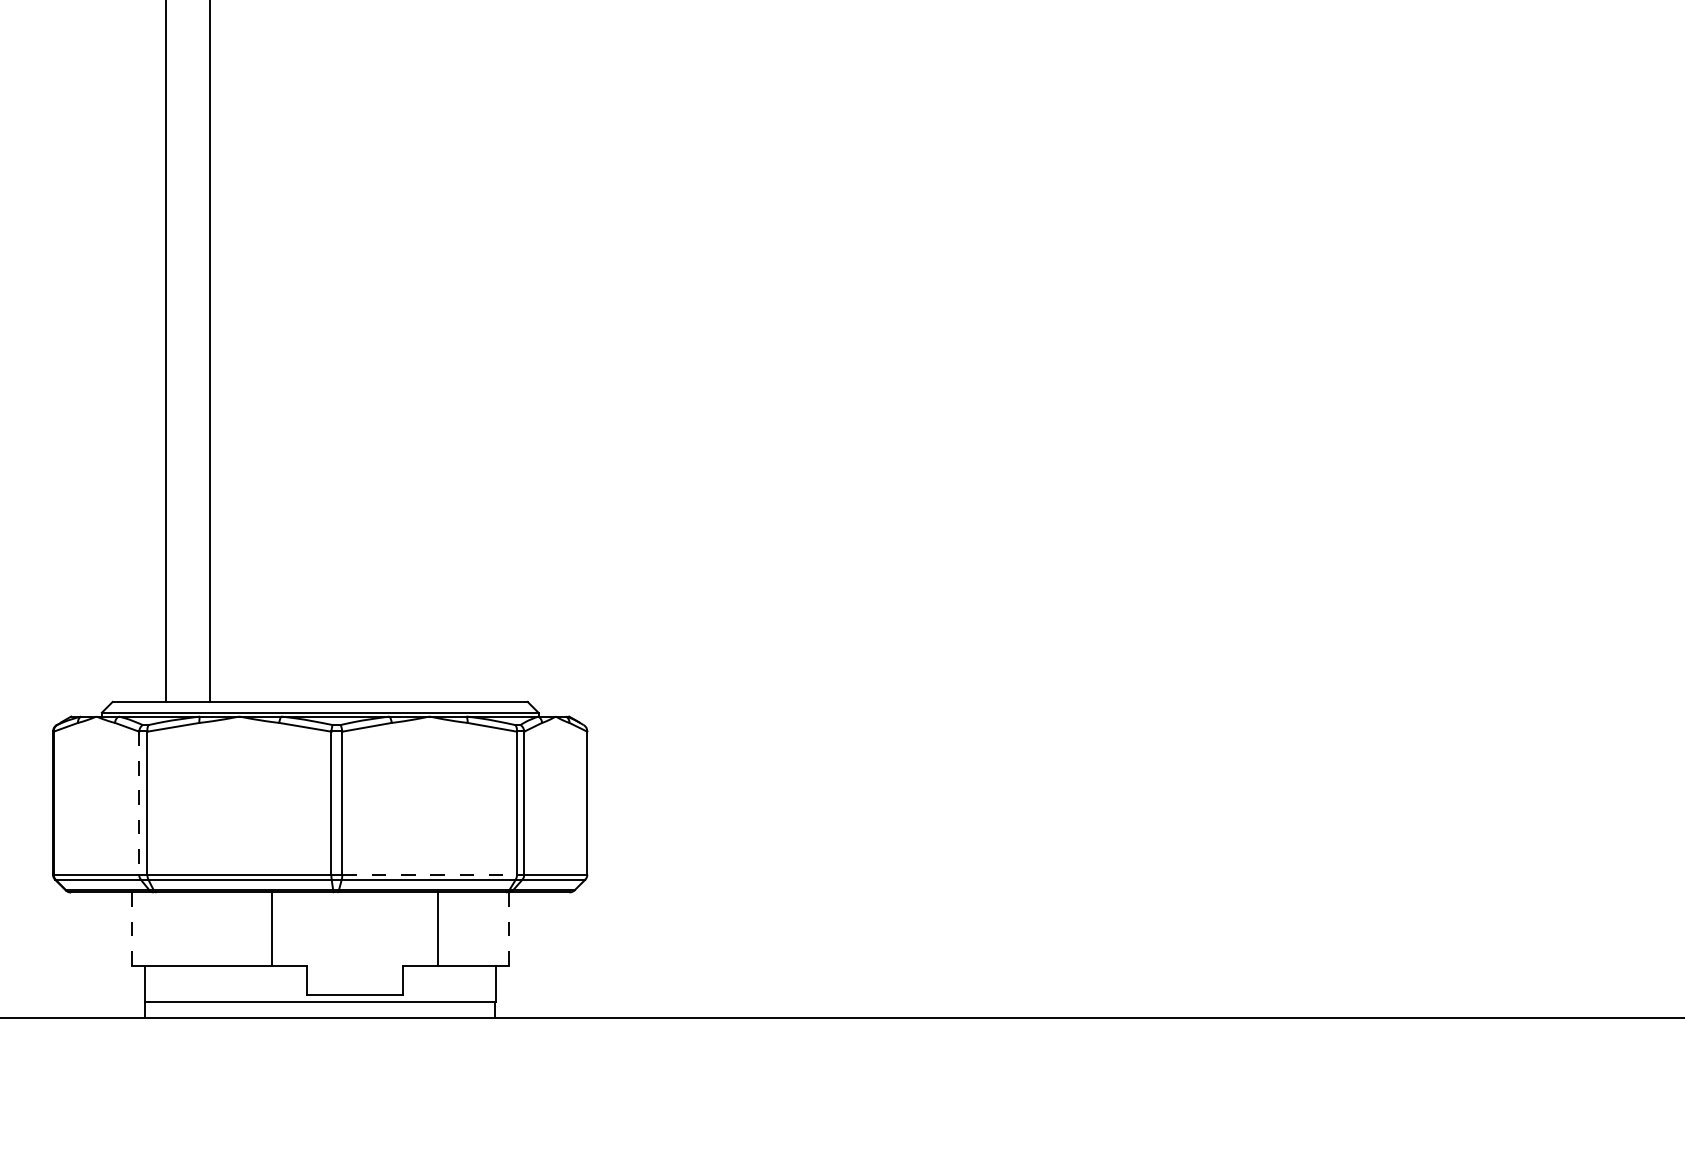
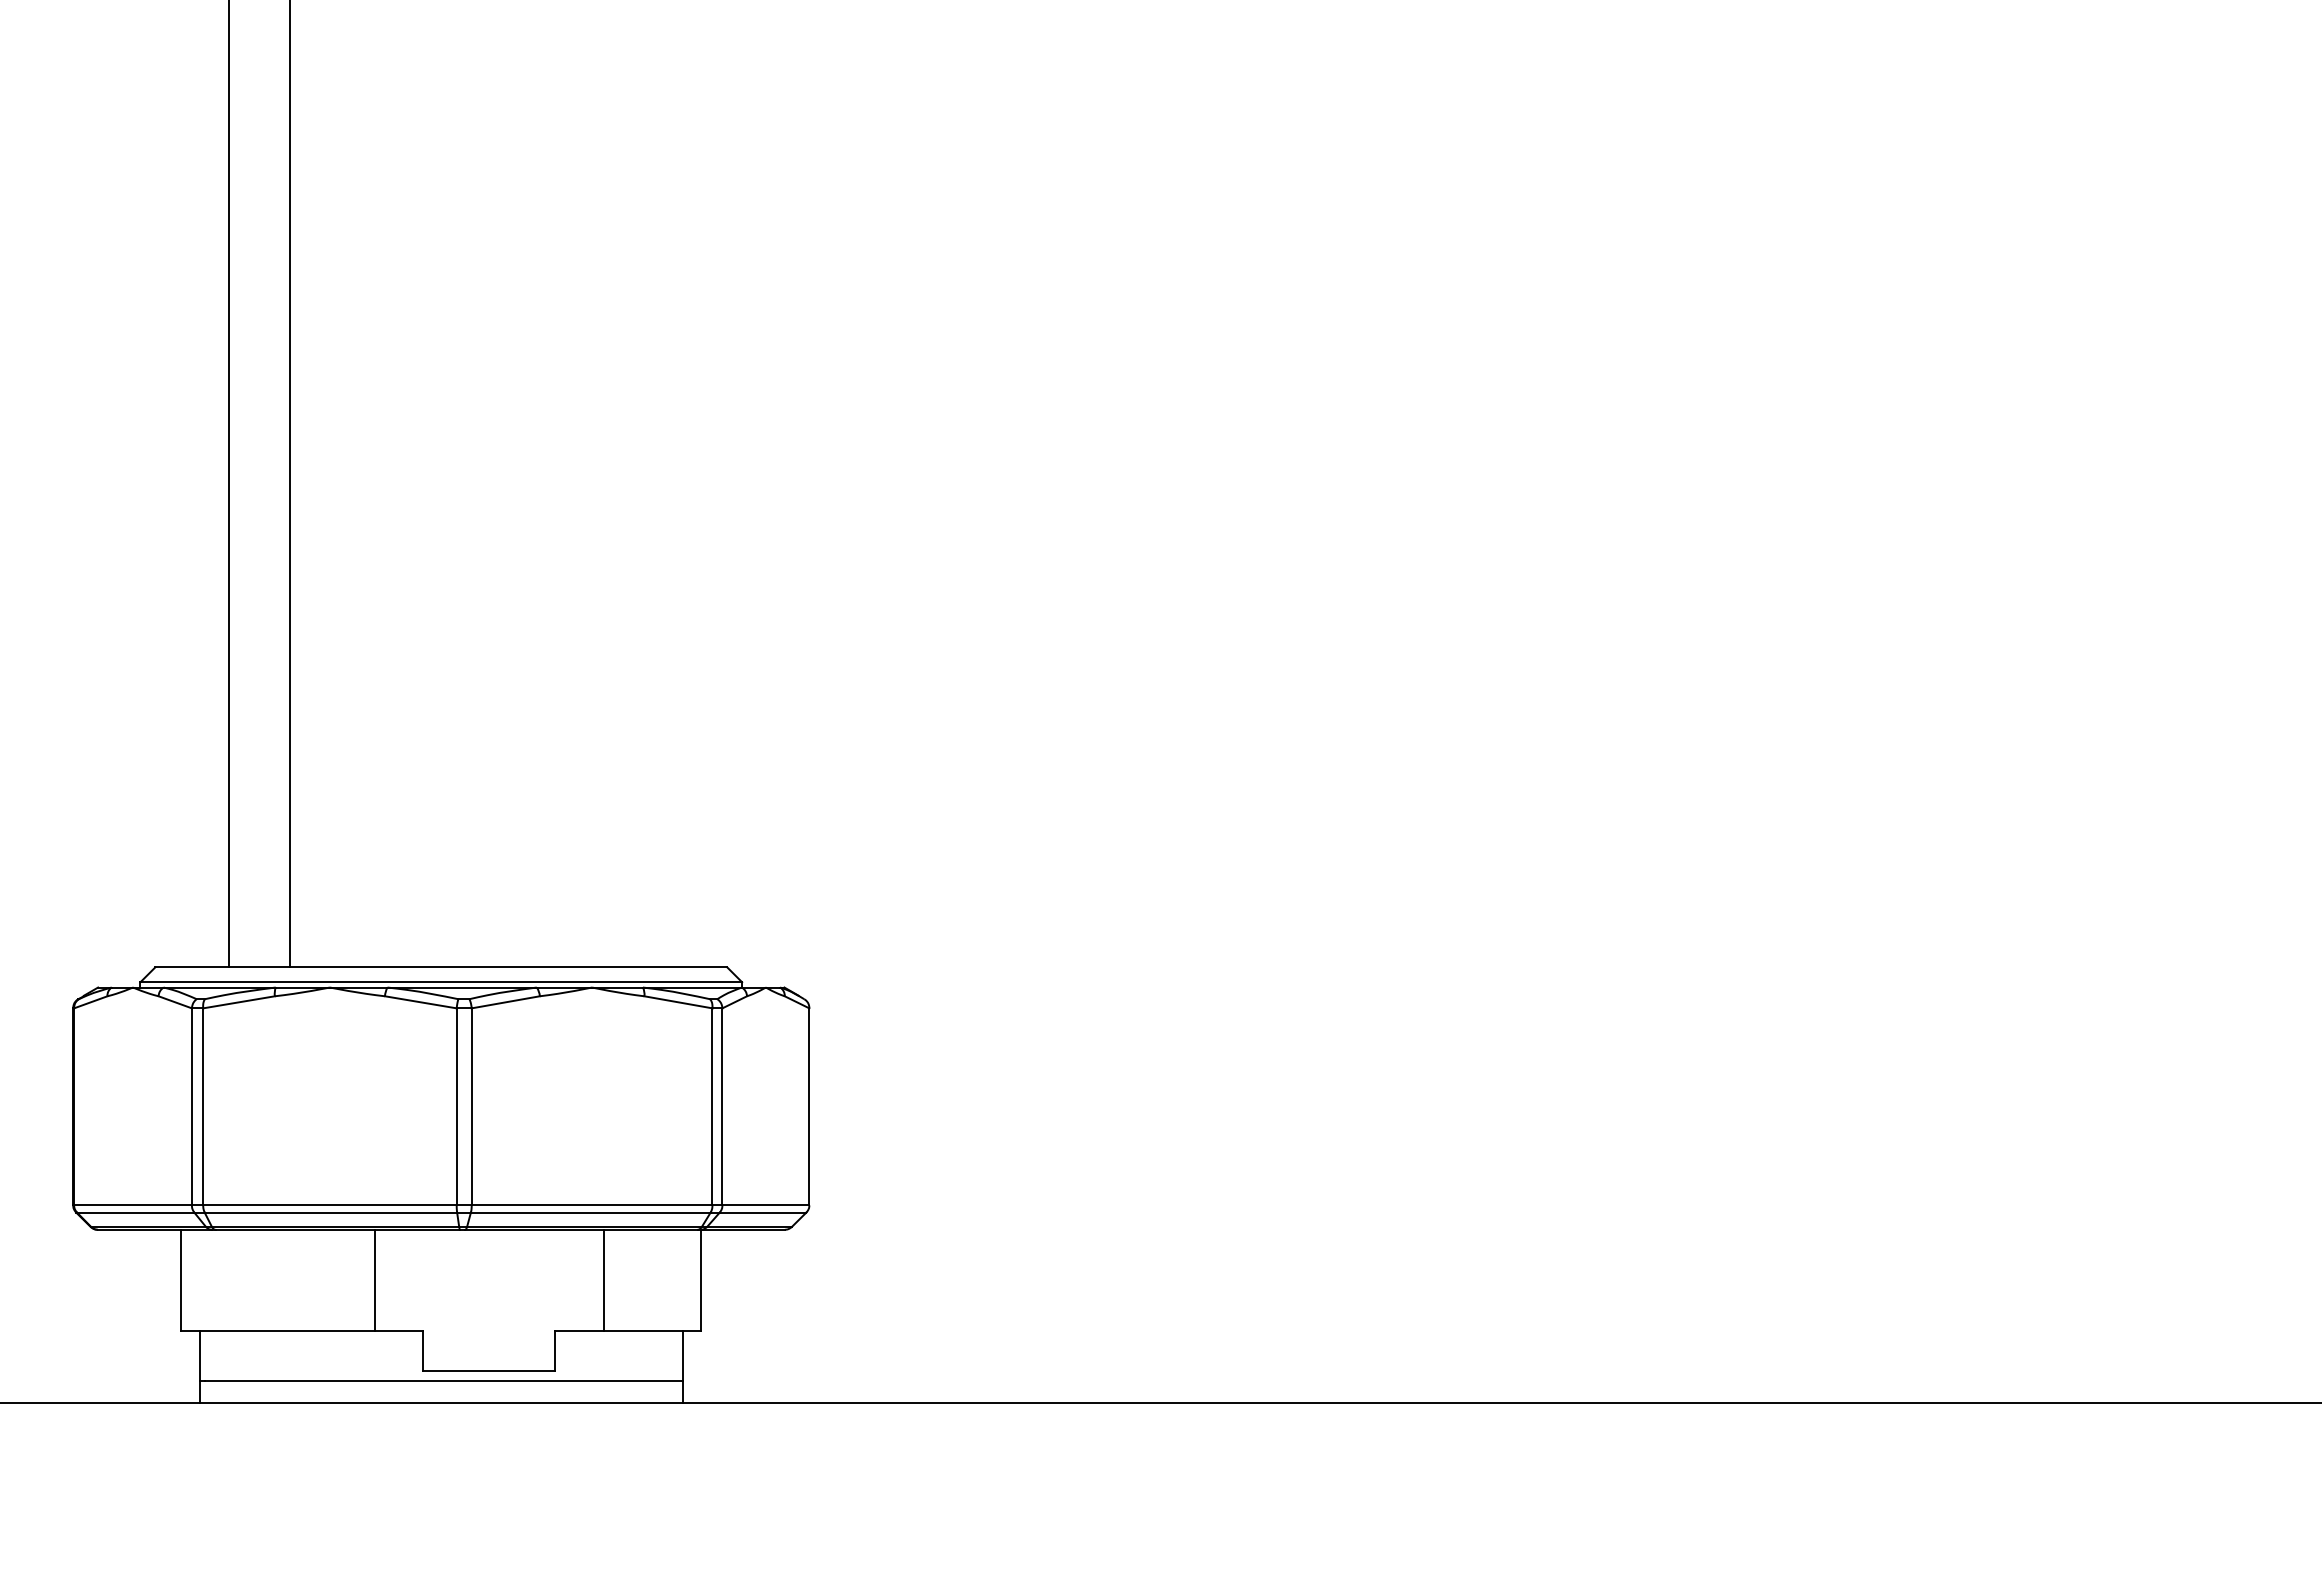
line: (138, 802) -> (191, 1106), dashed -> solid
line: (429, 874) -> (592, 1205), dashed -> solid
line: (509, 928) -> (701, 1279), dashed -> solid
line: (131, 929) -> (181, 1280), dashed -> solid

